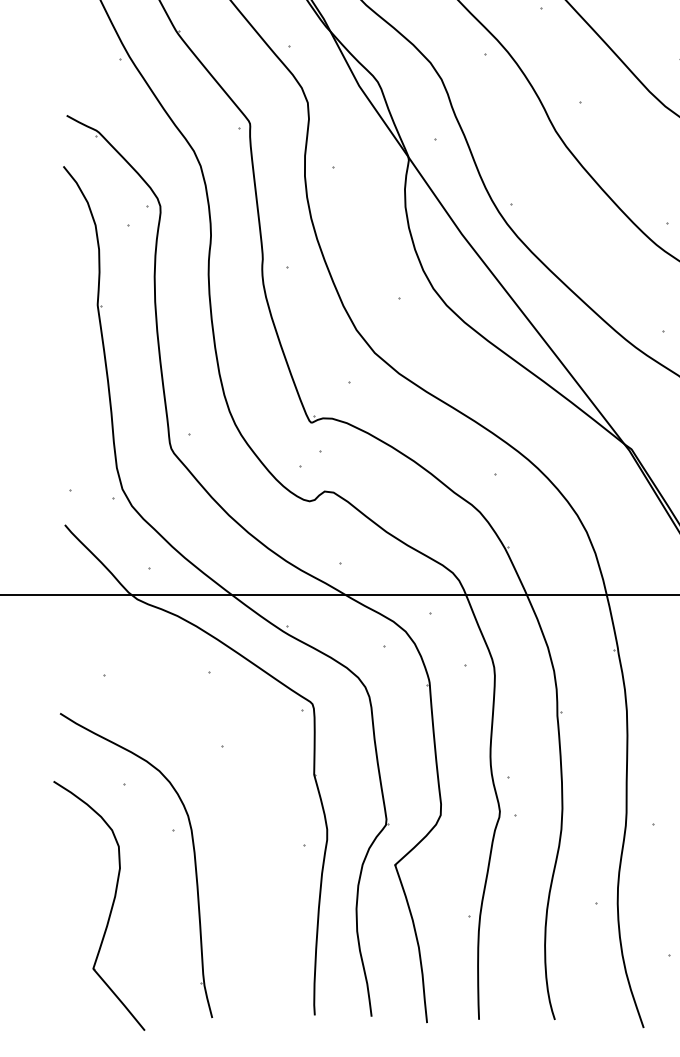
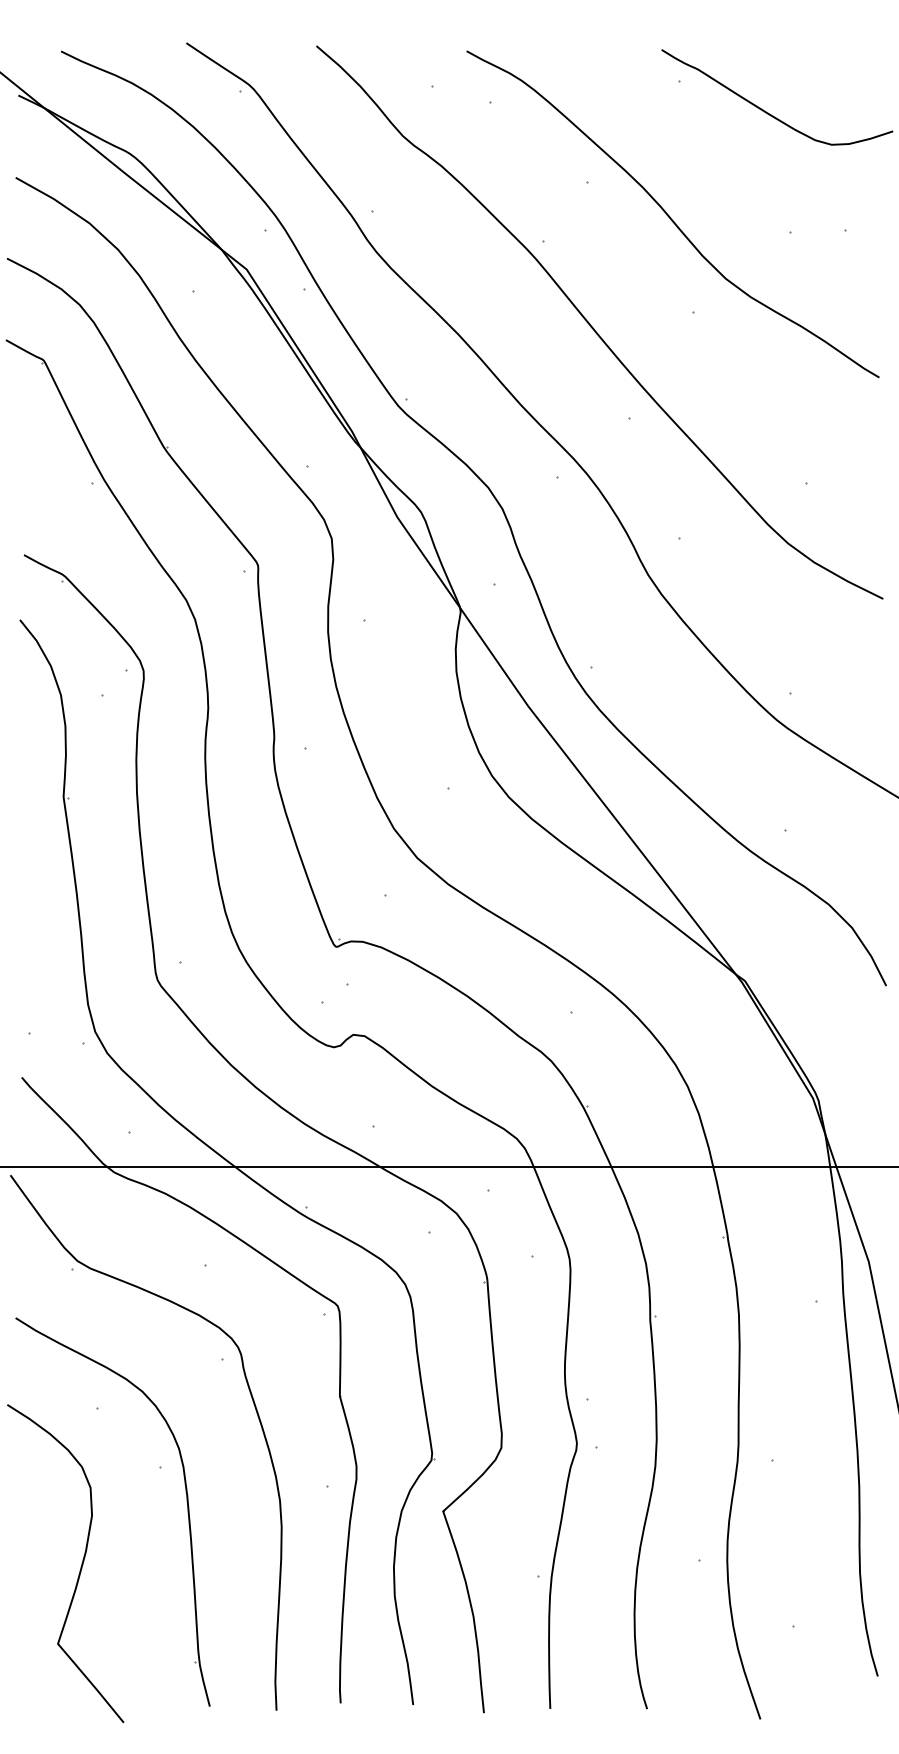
curve: (247, 783) -> (254, 1407), added

